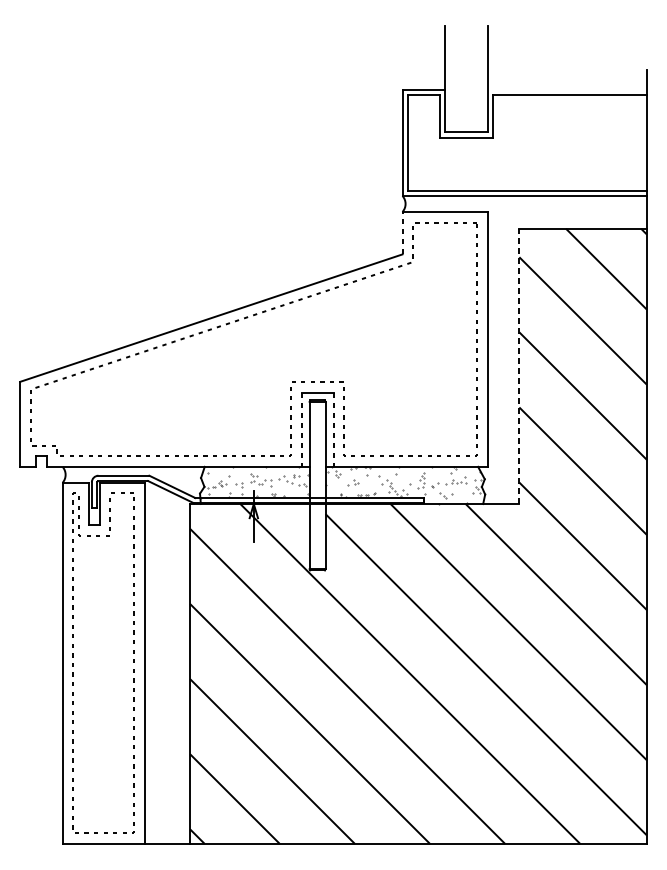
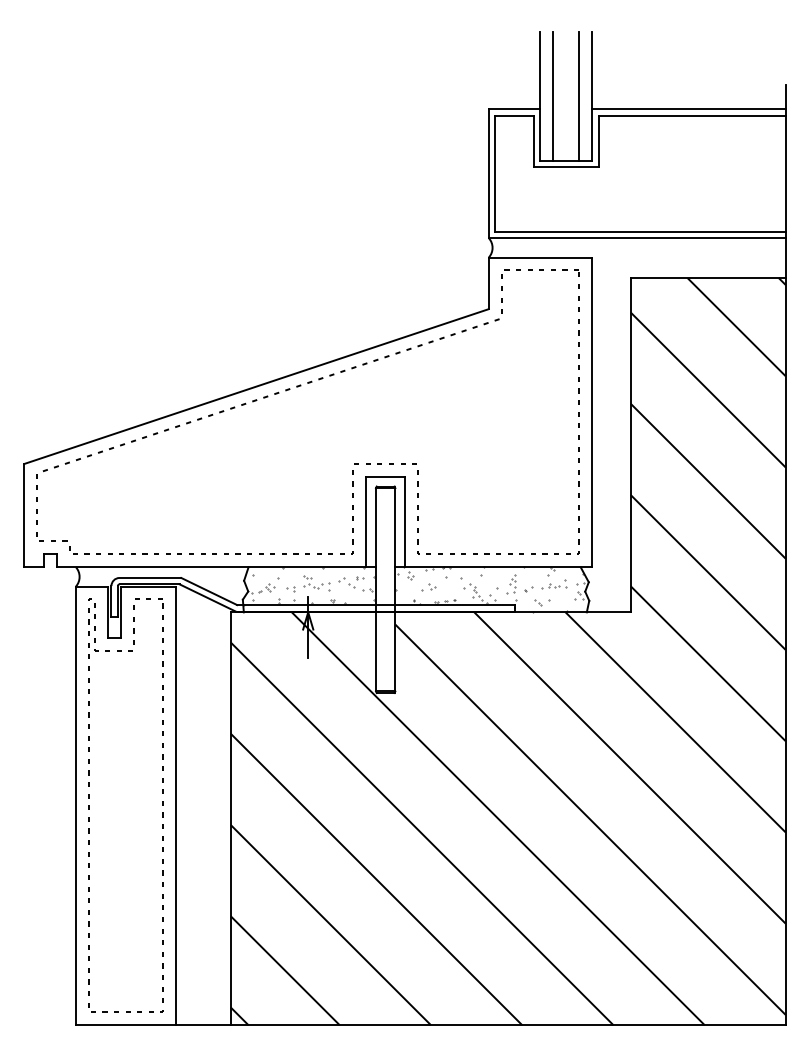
line: (455, 78) -> (553, 95), added
line: (477, 78) -> (579, 95), added
line: (566, 90) -> (688, 109), added
line: (402, 233) -> (488, 283), dashed -> solid
line: (519, 365) -> (630, 444), dashed -> solid
line: (301, 430) -> (366, 522), dashed -> solid
line: (333, 430) -> (404, 522), dashed -> solid

